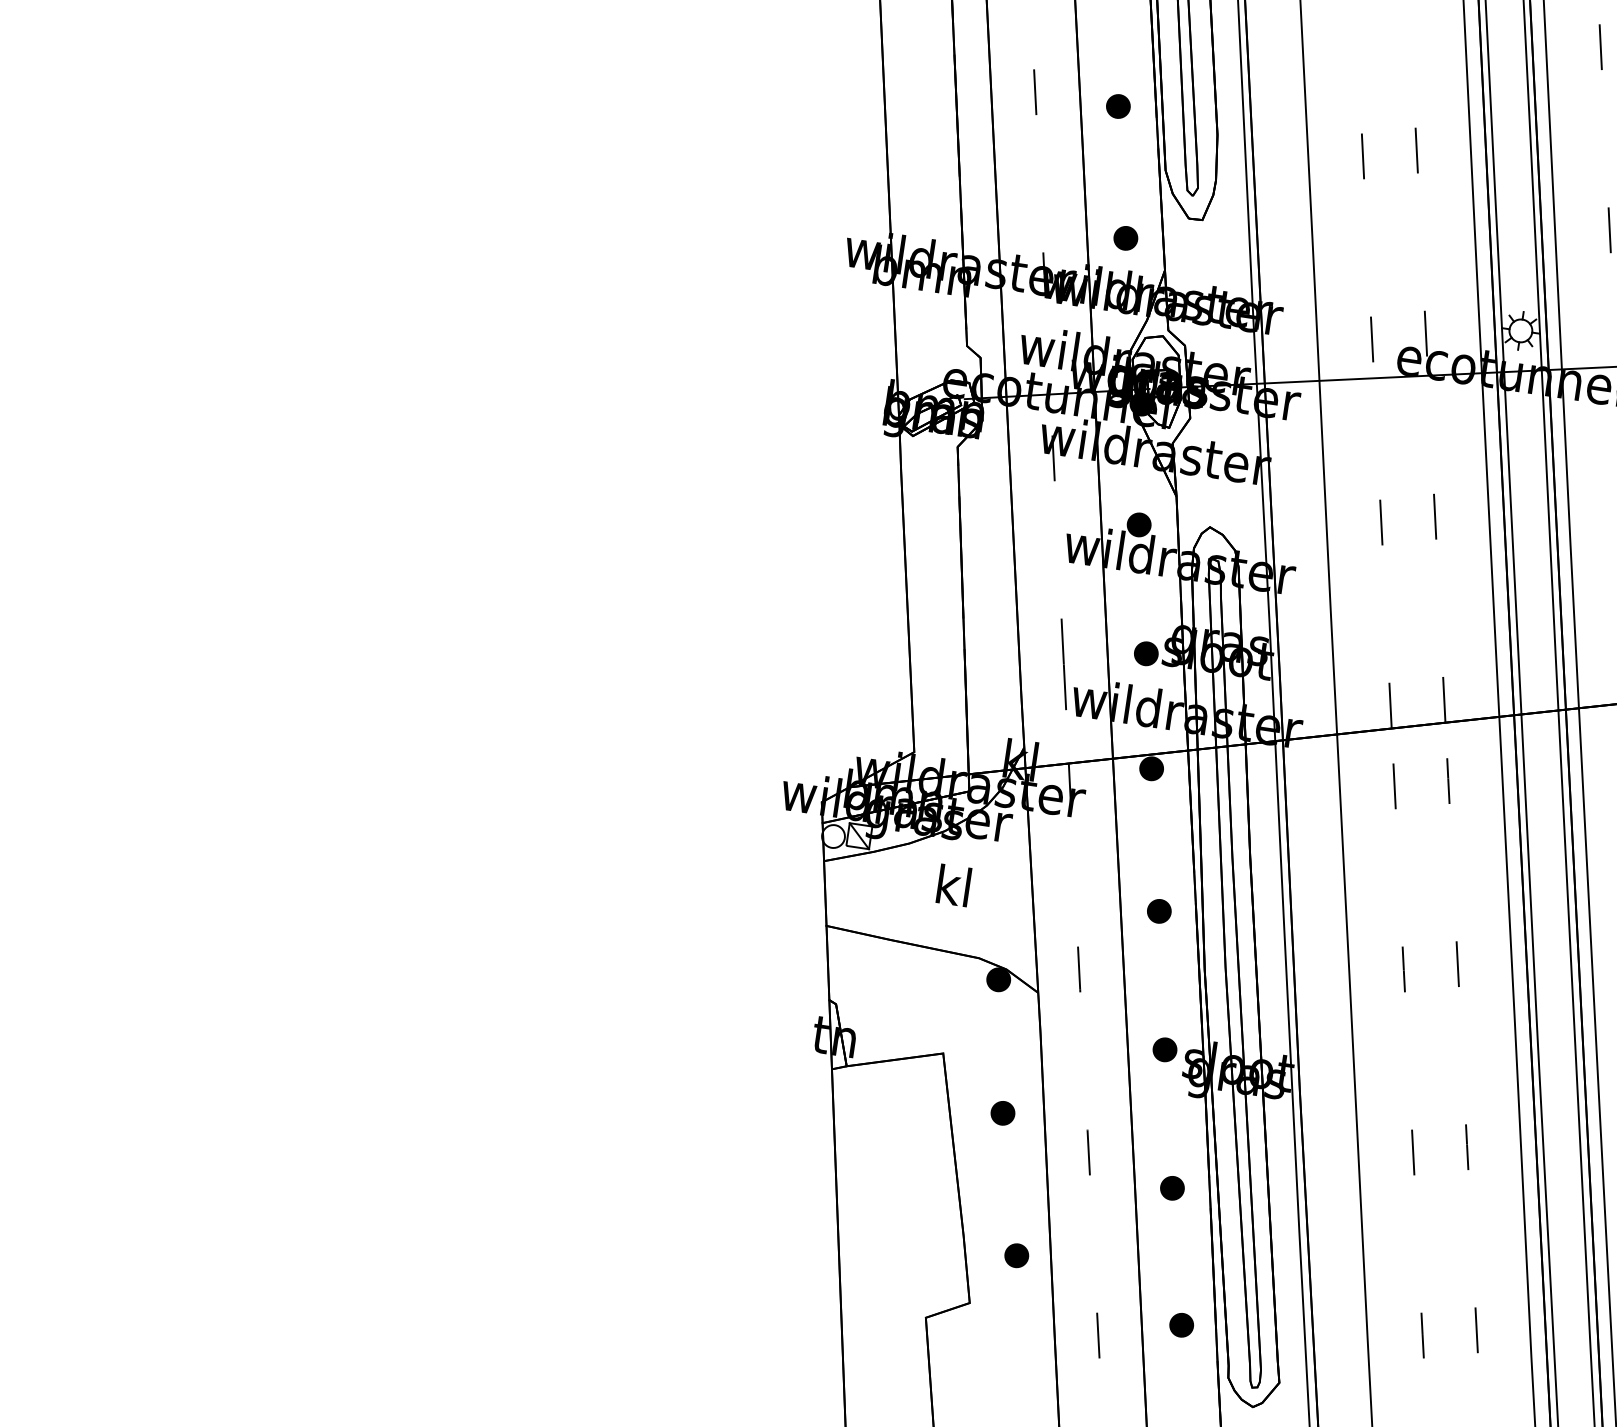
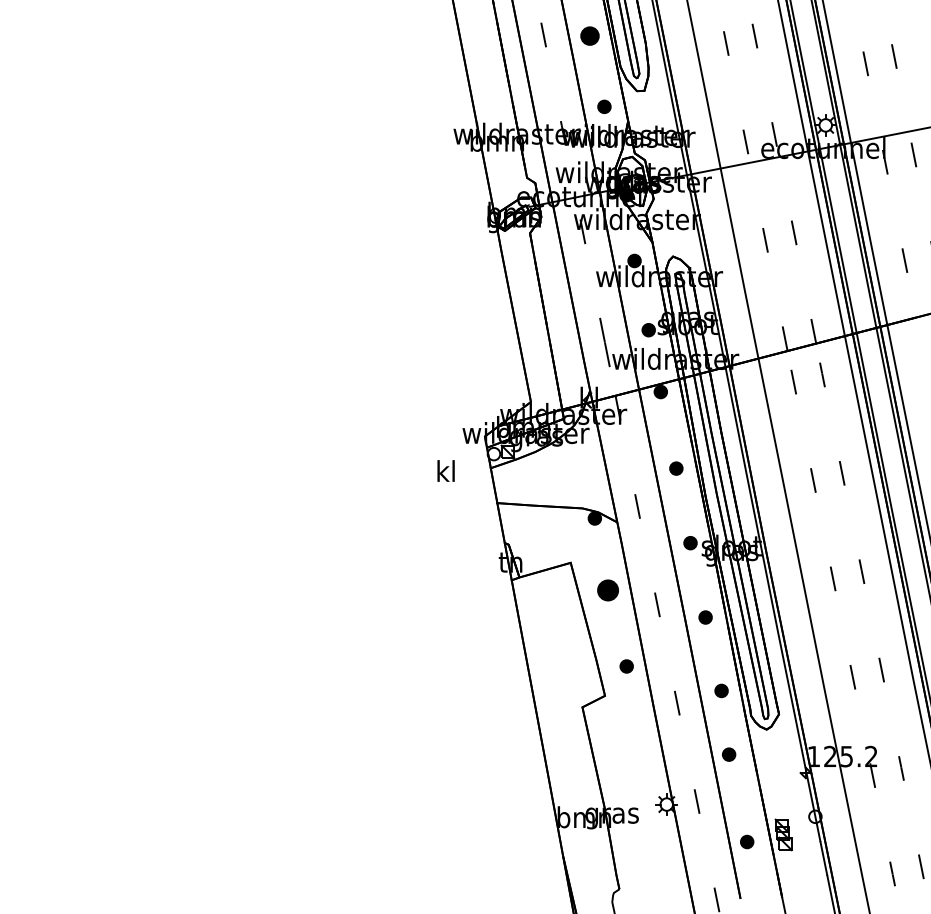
part: (1117, 105) -> (589, 35), size x1.4
text: (953, 884) -> (445, 470), moved
part: (1002, 1113) -> (607, 590), size x1.6

